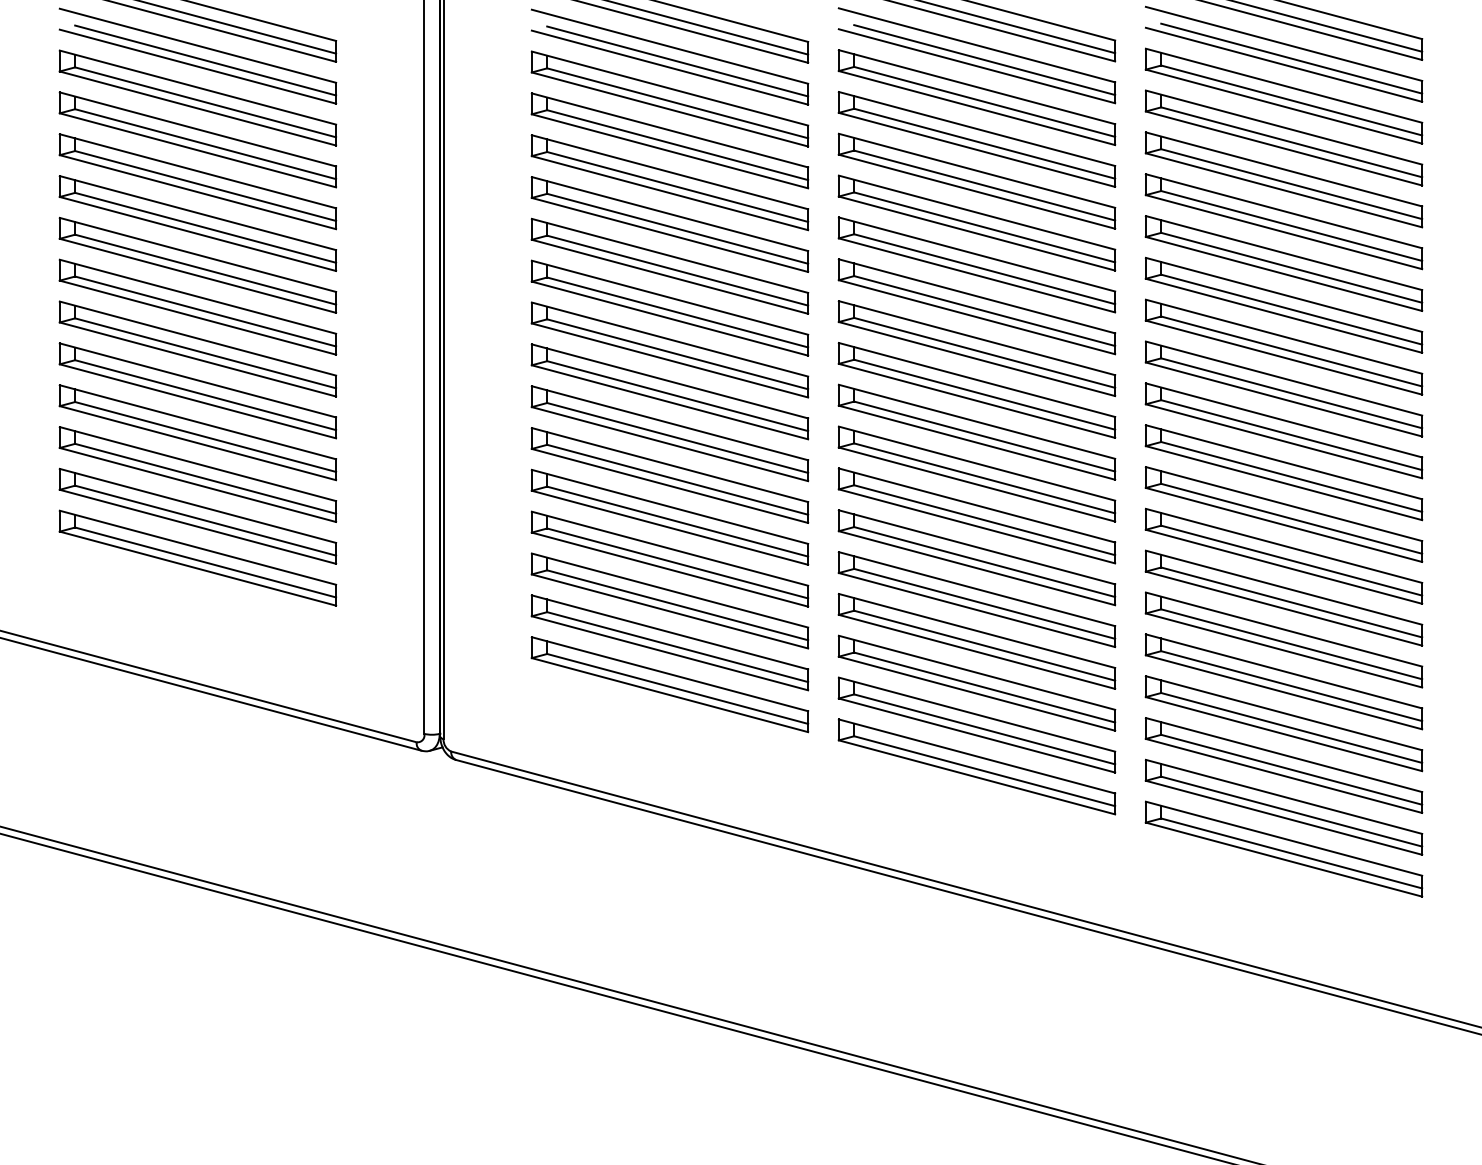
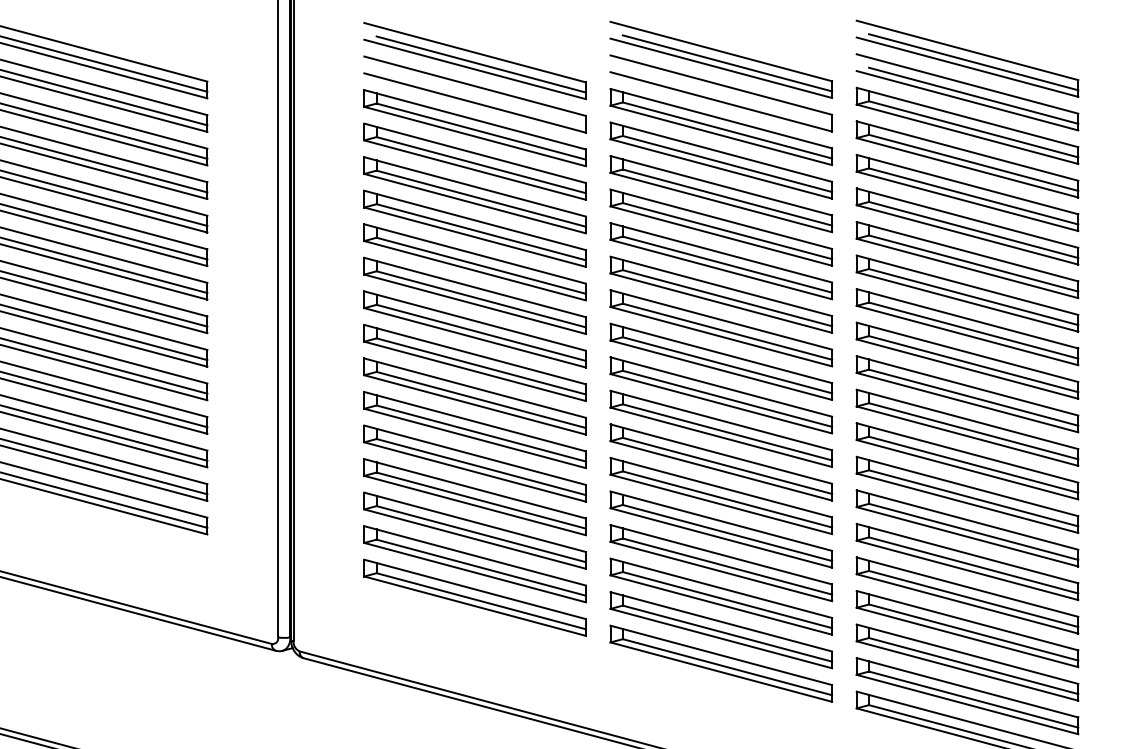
line: (984, 60) -> (727, 97), removed
line: (677, 61) -> (481, 98), removed

